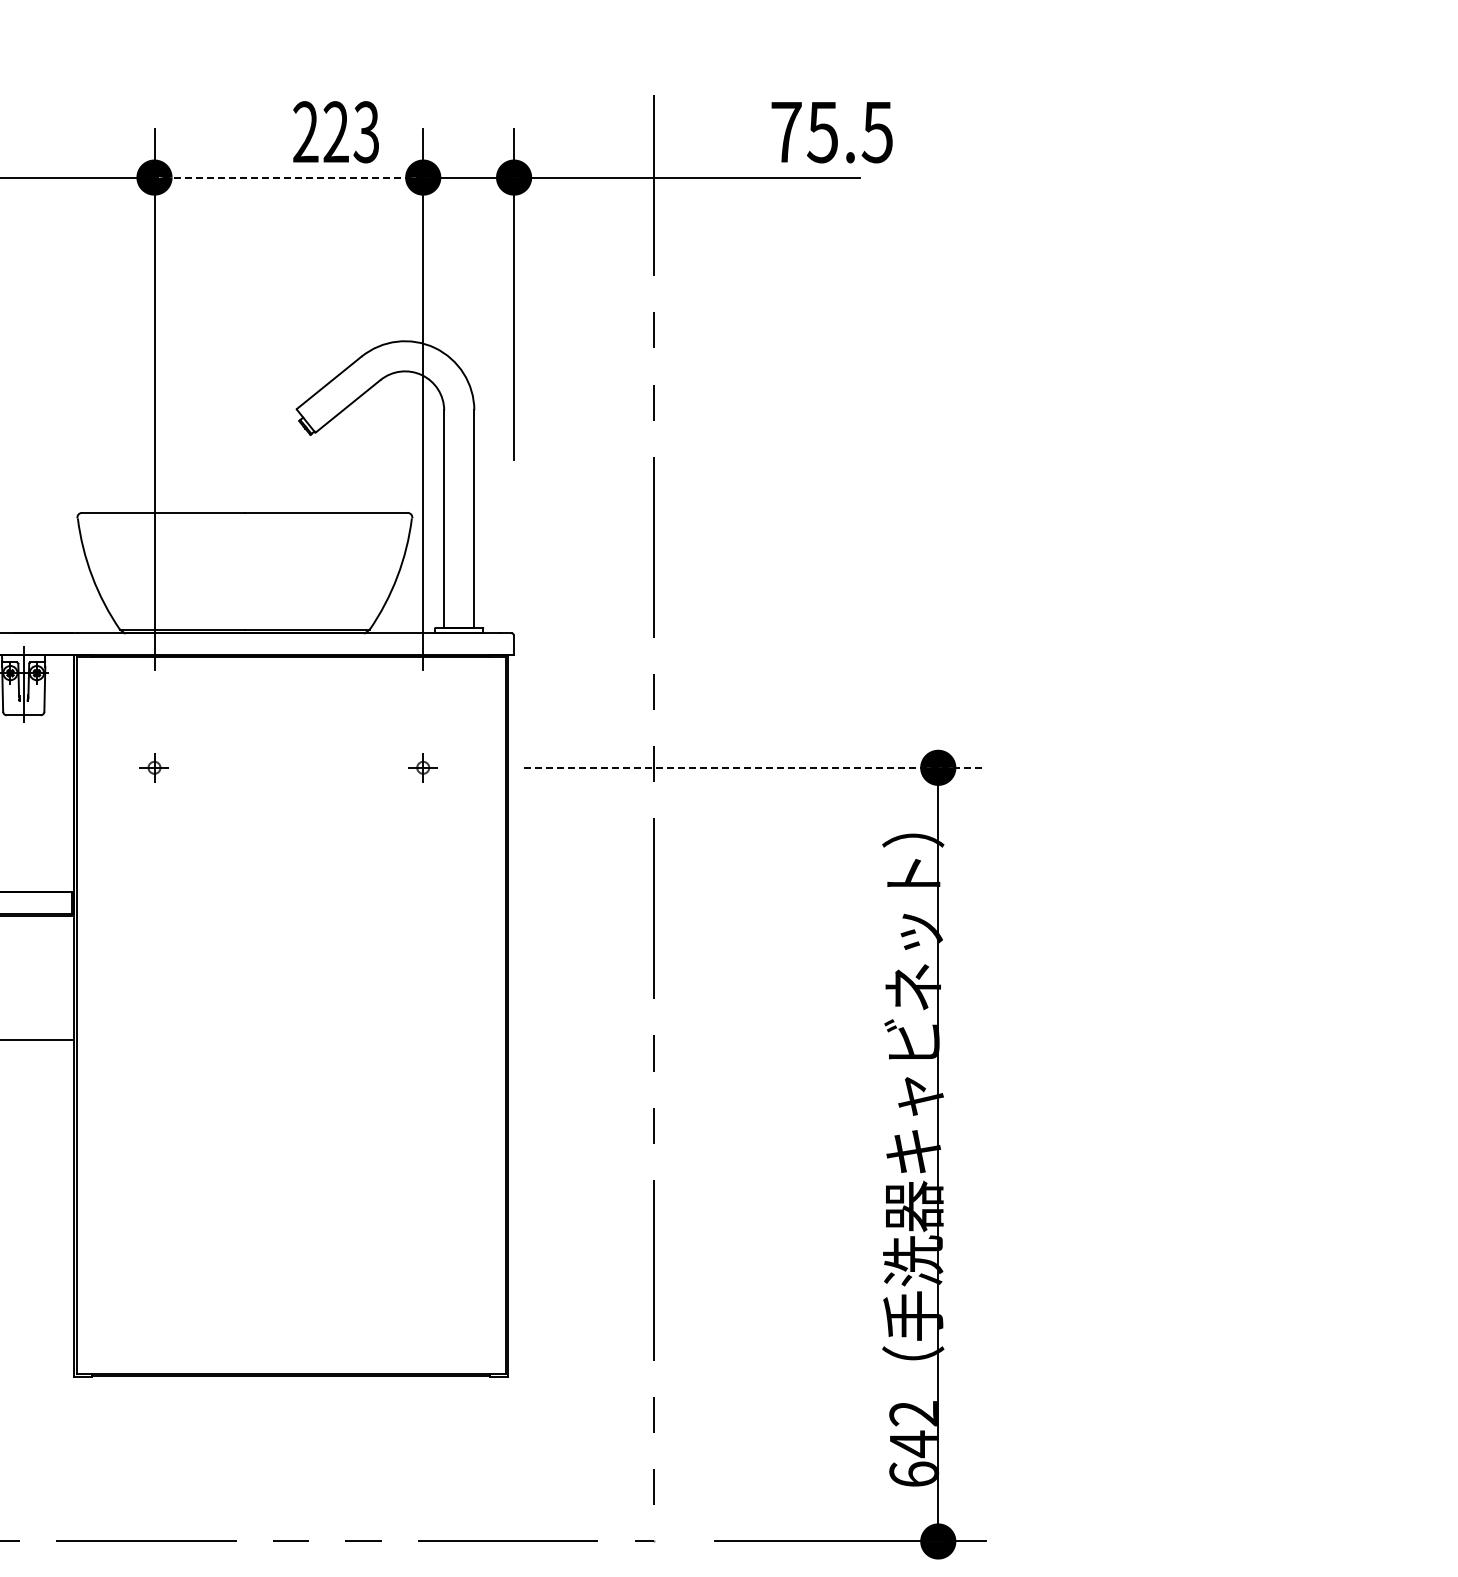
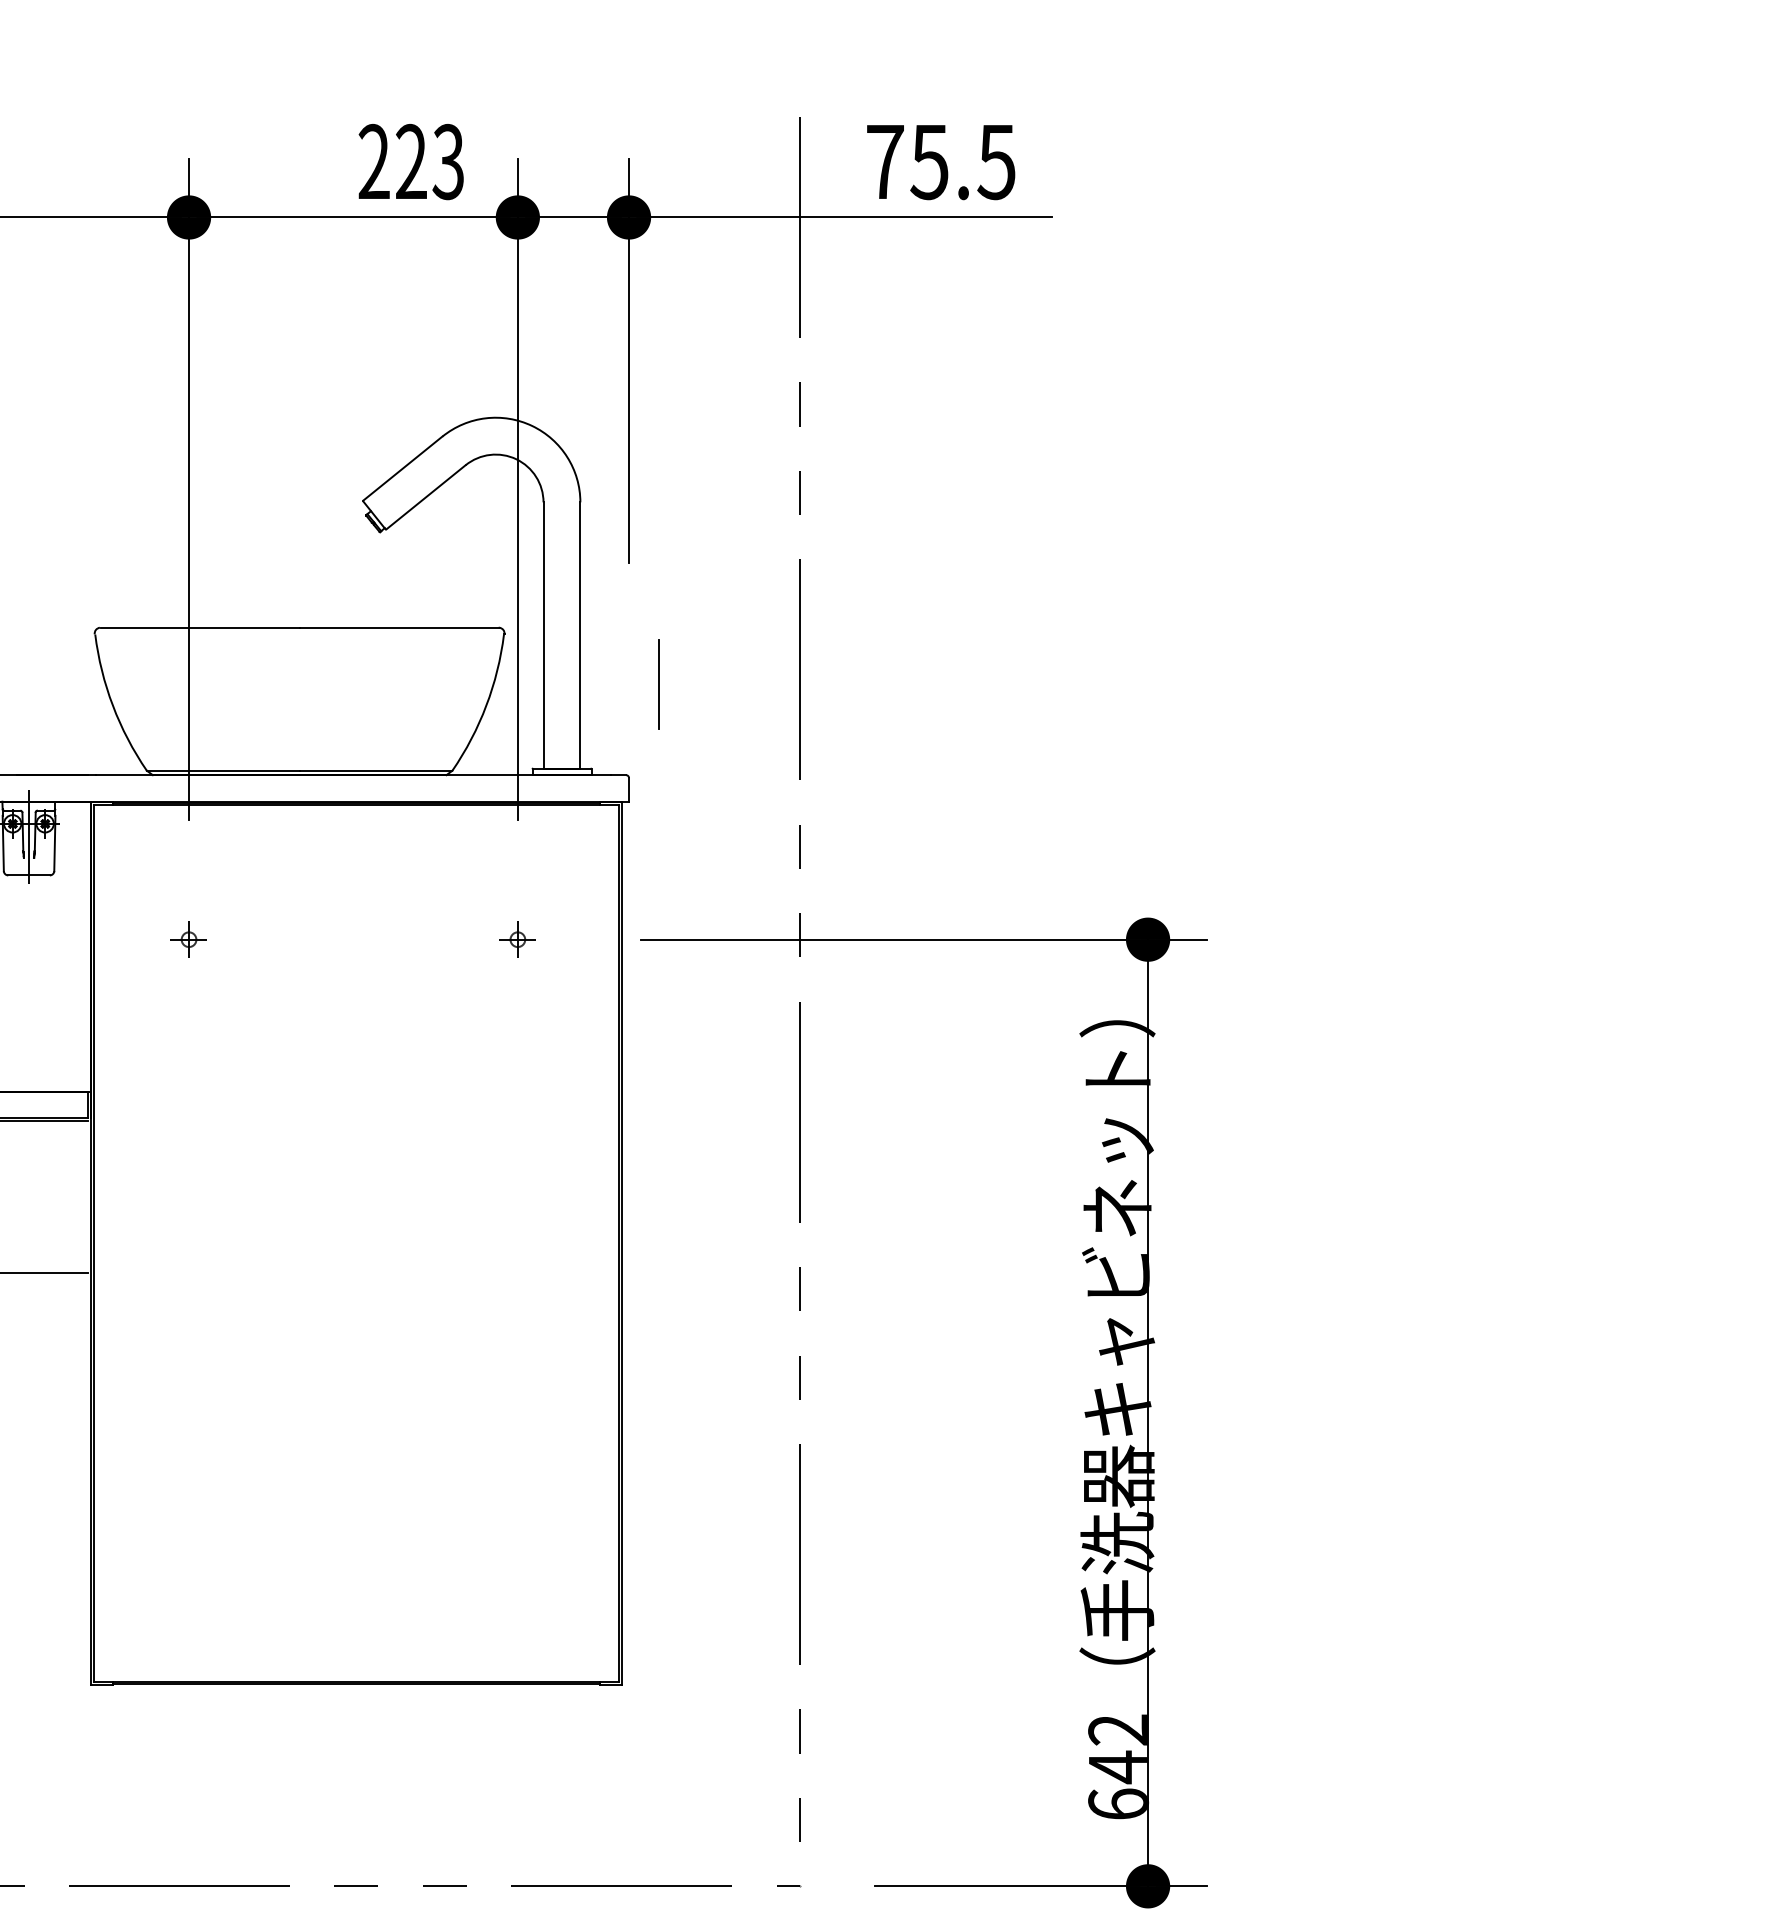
text: (831, 132) -> (940, 162), moved
line: (288, 177) -> (353, 217), dashed -> solid
line: (538, 559) -> (658, 684), added
line: (755, 767) -> (924, 939), dashed -> solid

